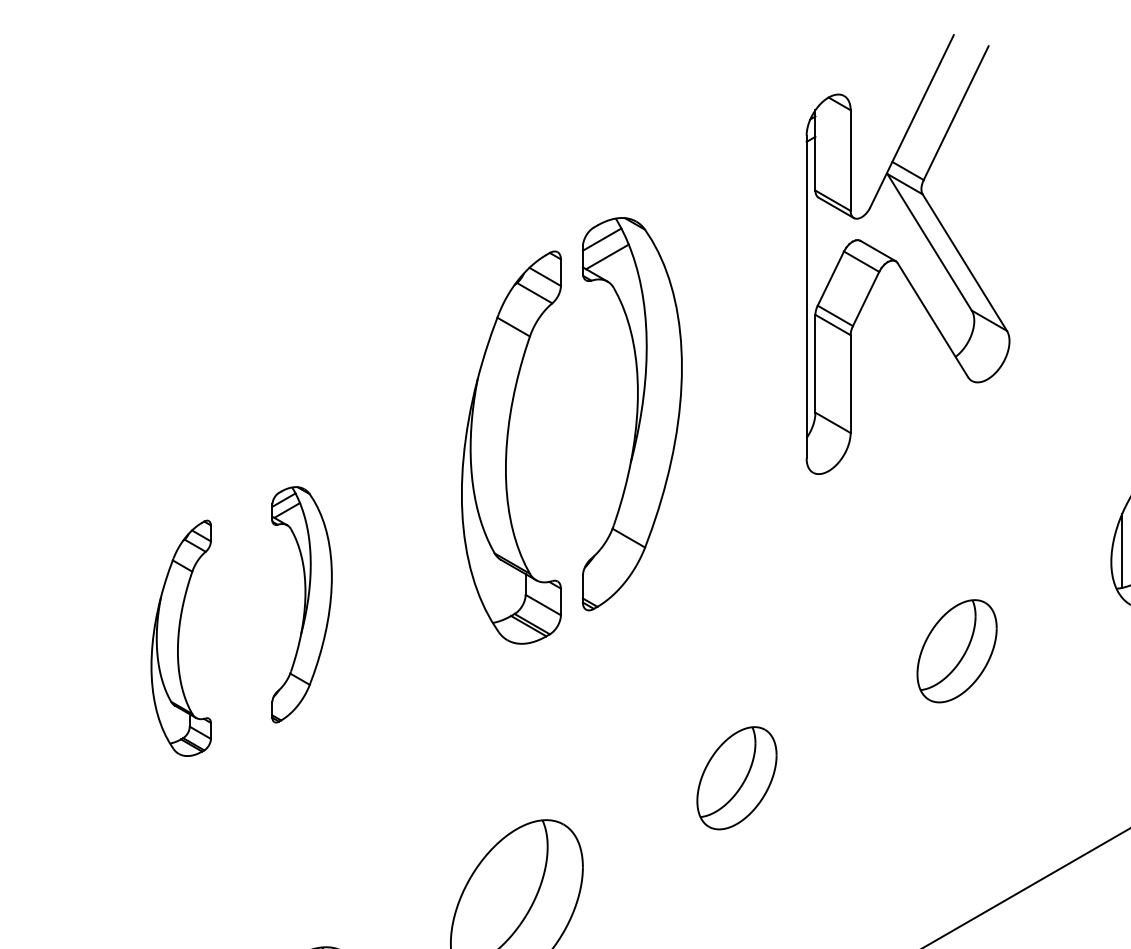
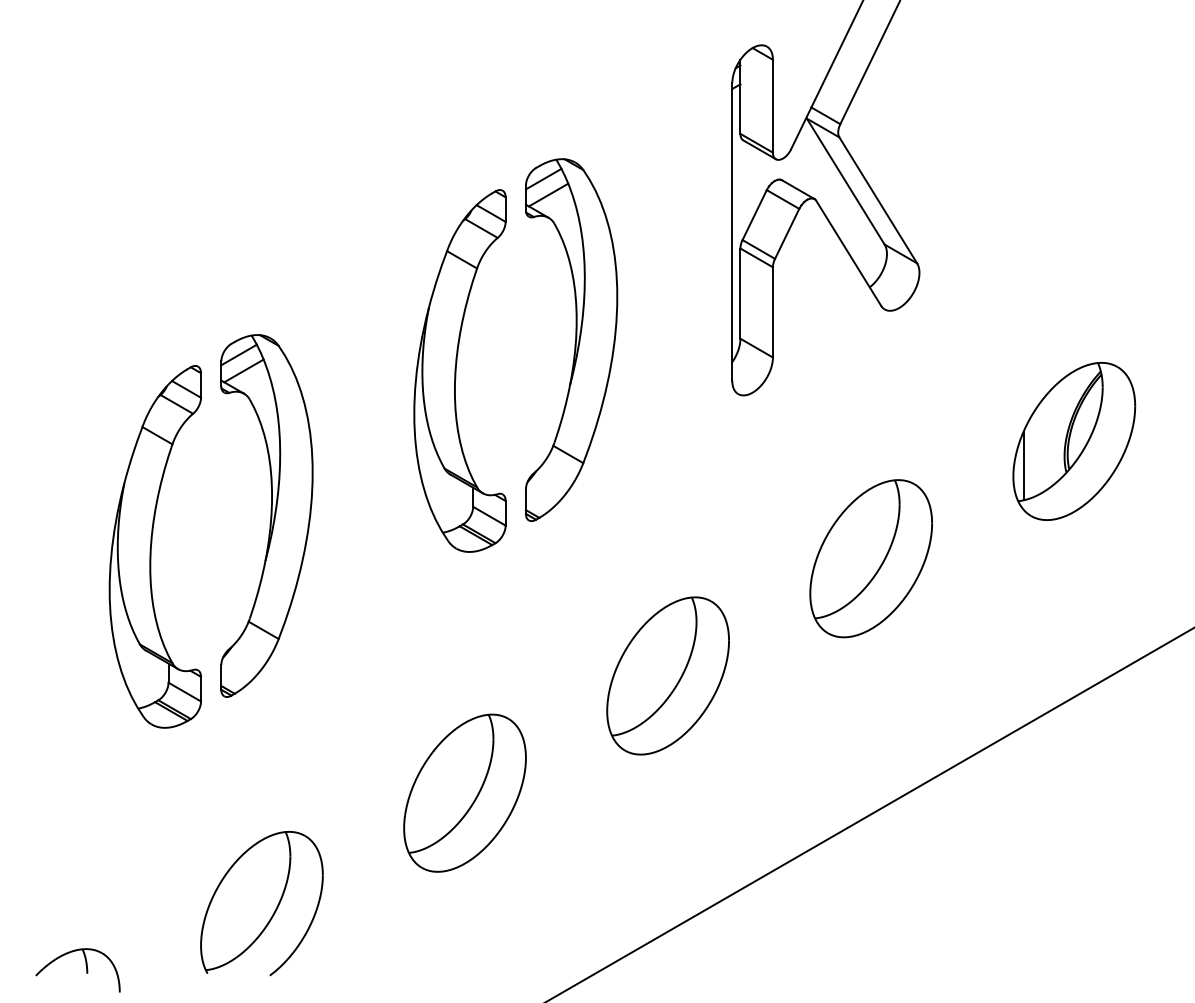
part: (301, 604) -> (266, 515), size x1.67
part: (181, 637) -> (155, 546), size x1.67
part: (956, 650) -> (870, 558), size x1.67
part: (736, 777) -> (667, 675), size x1.67

